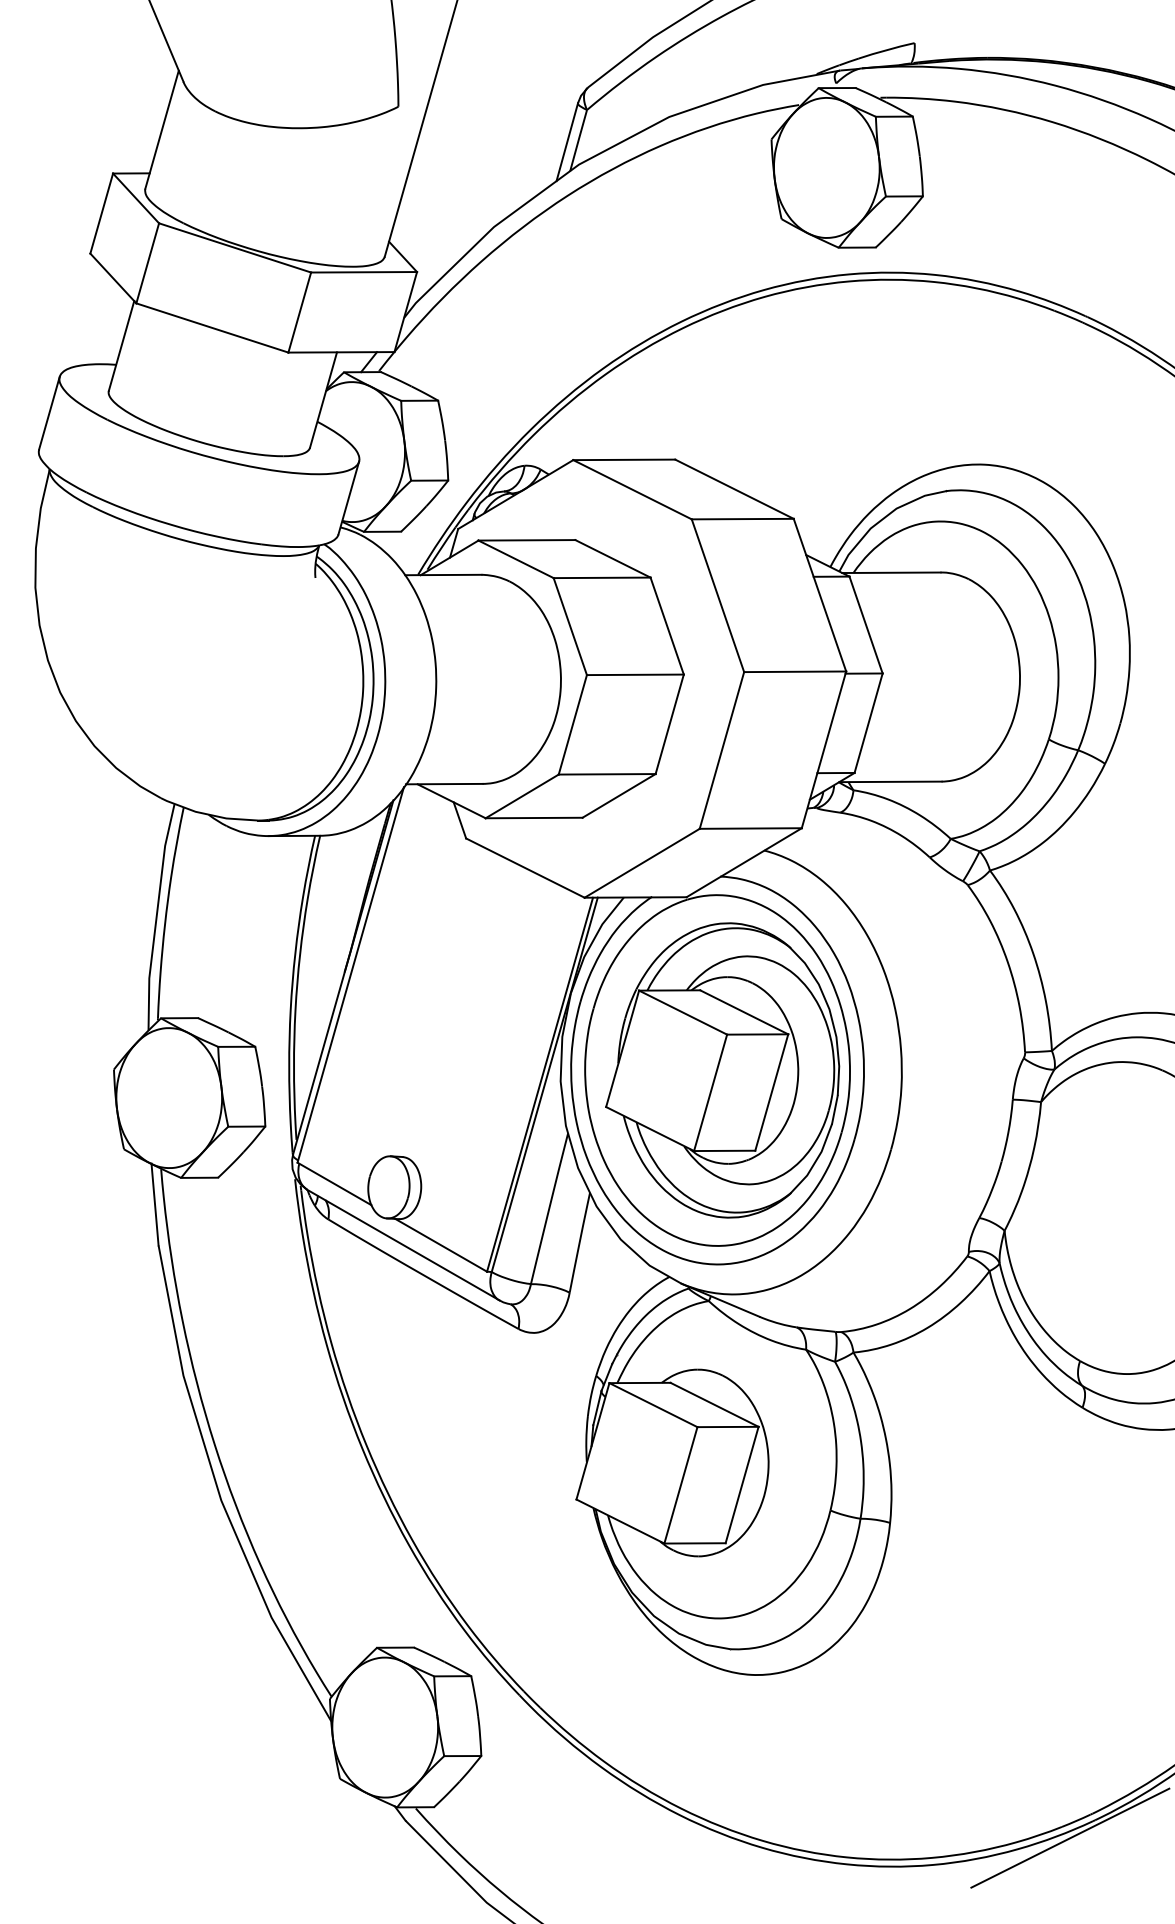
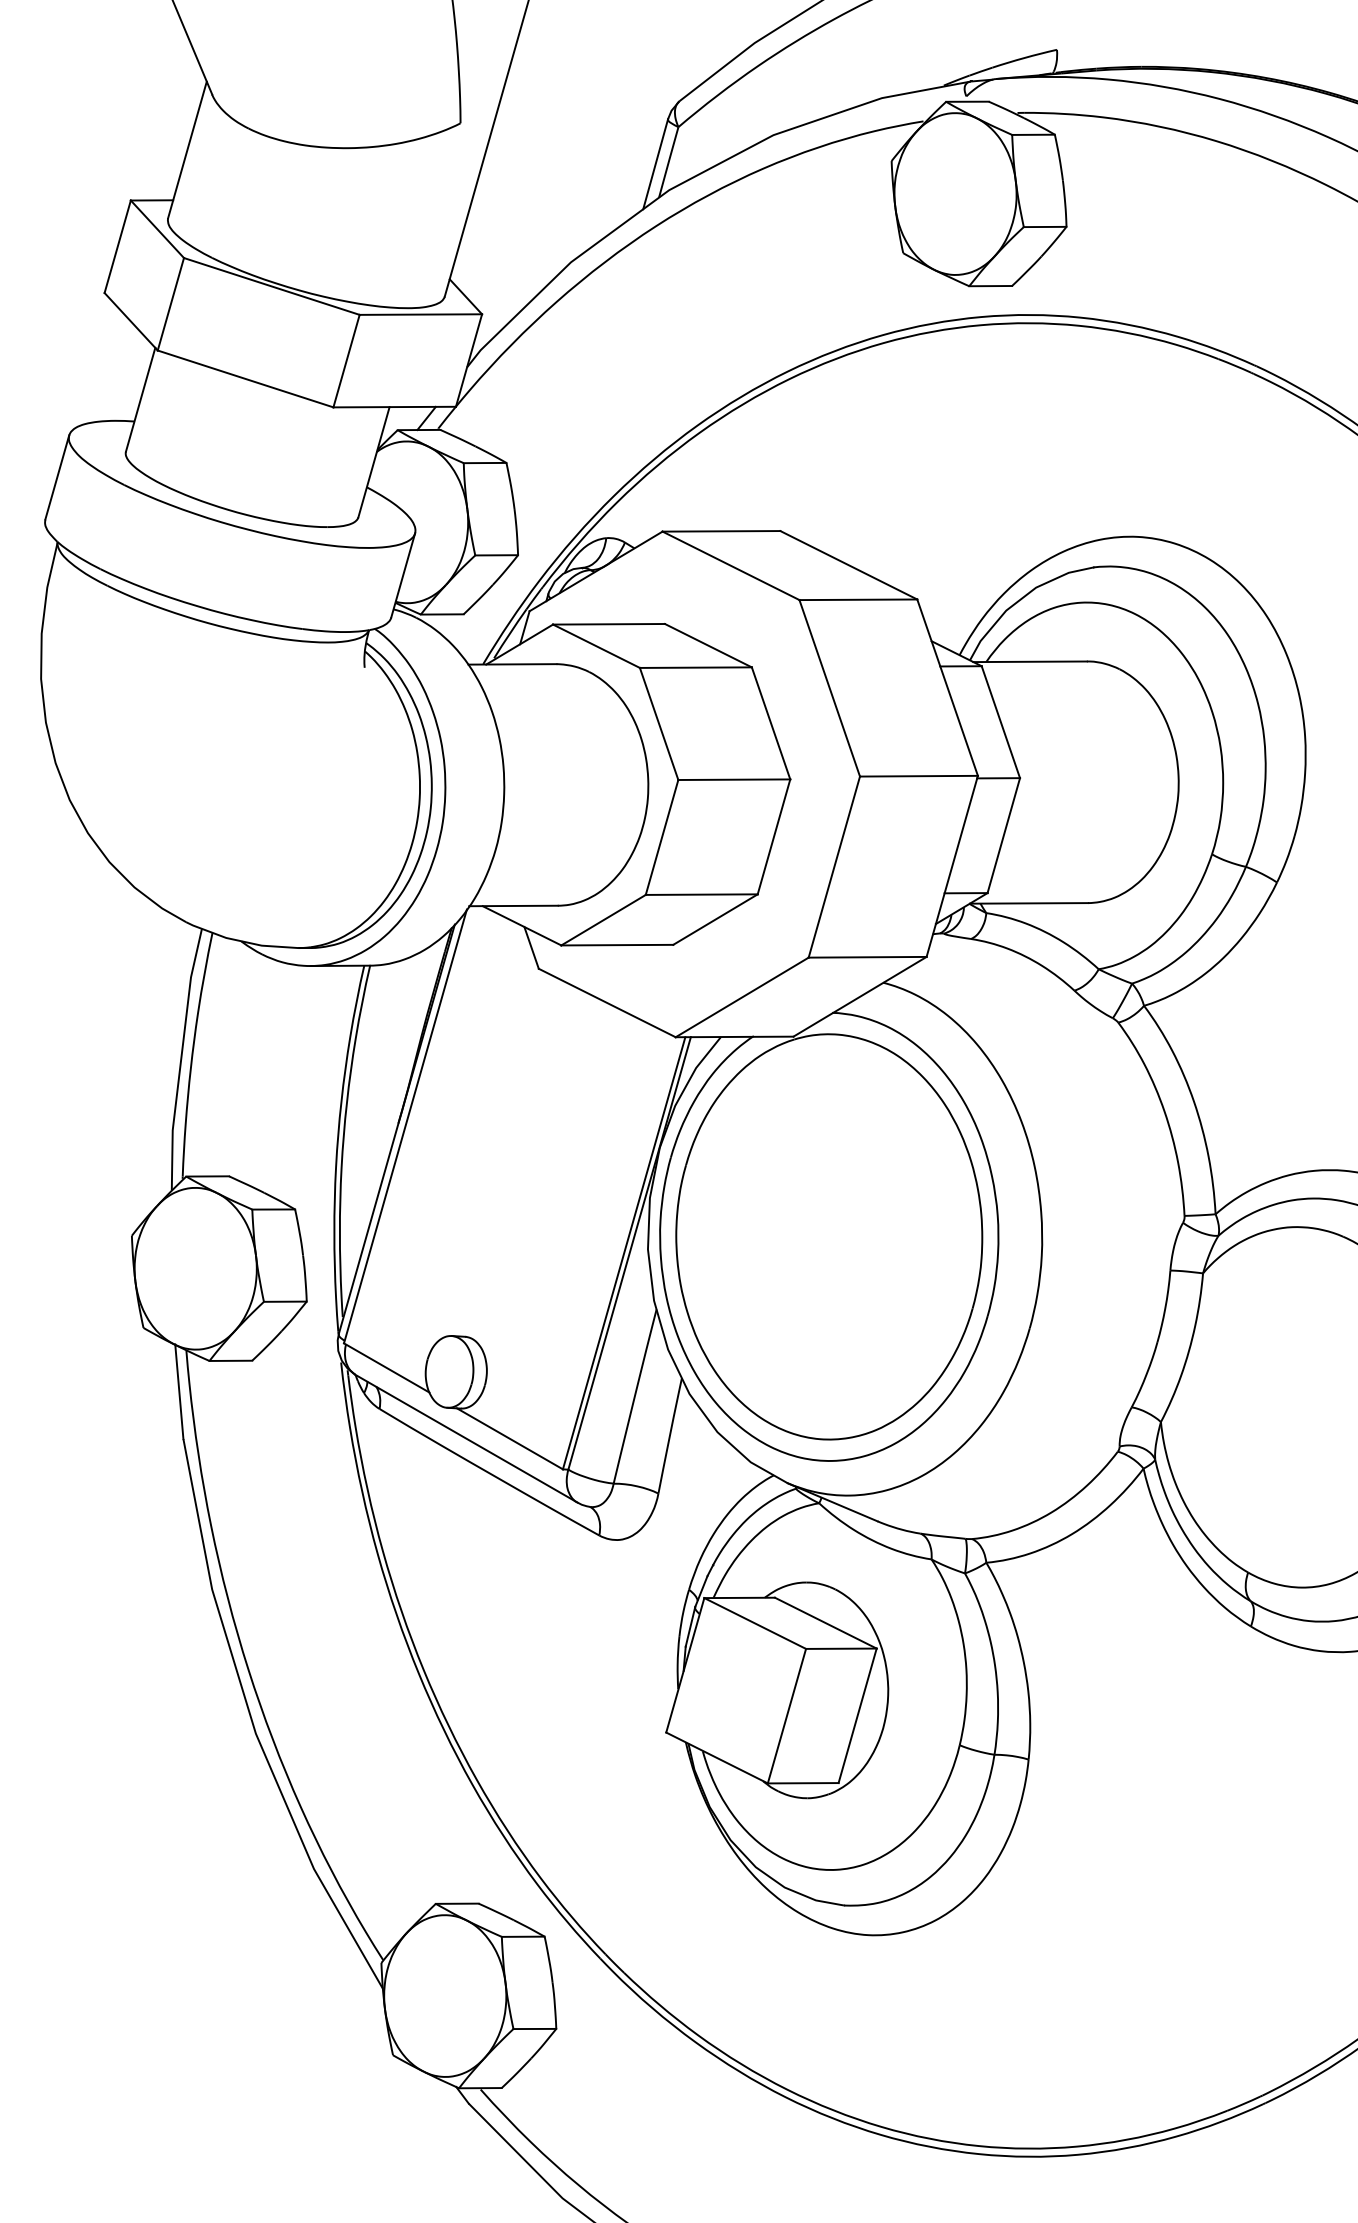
part: (722, 1070) -> (834, 1236), removed
line: (1070, 1837) -> (1237, 2123), removed

